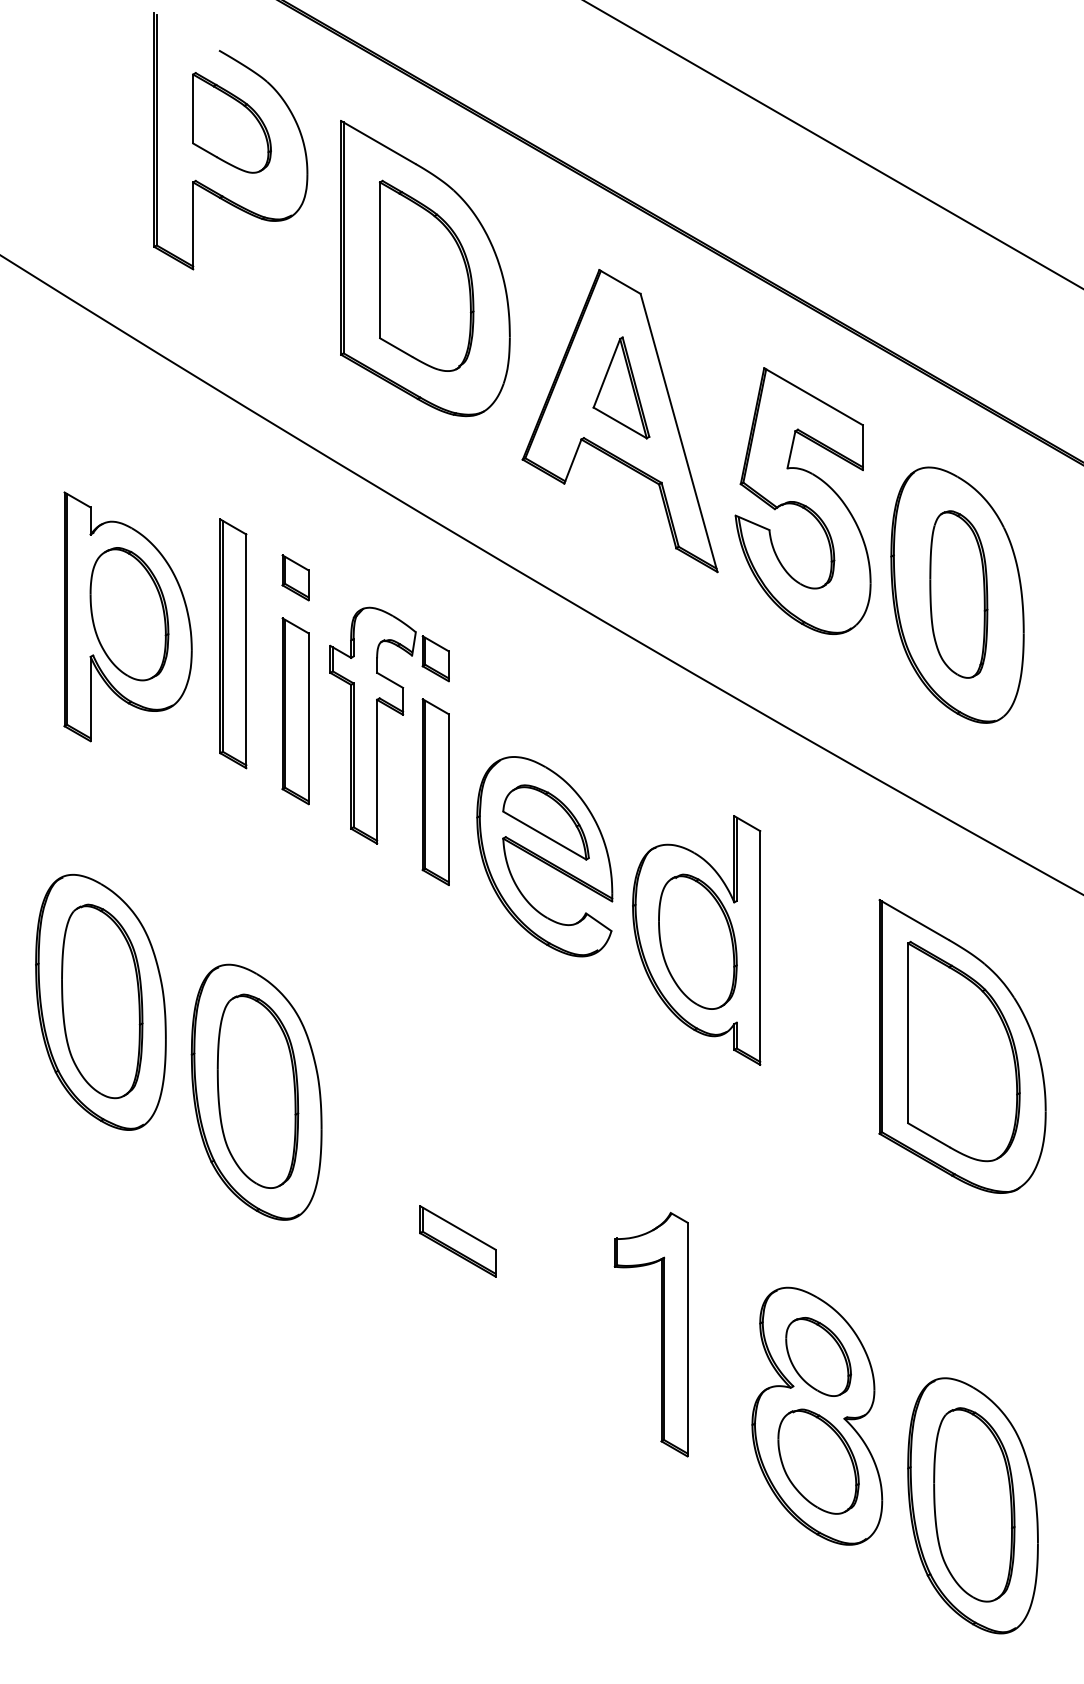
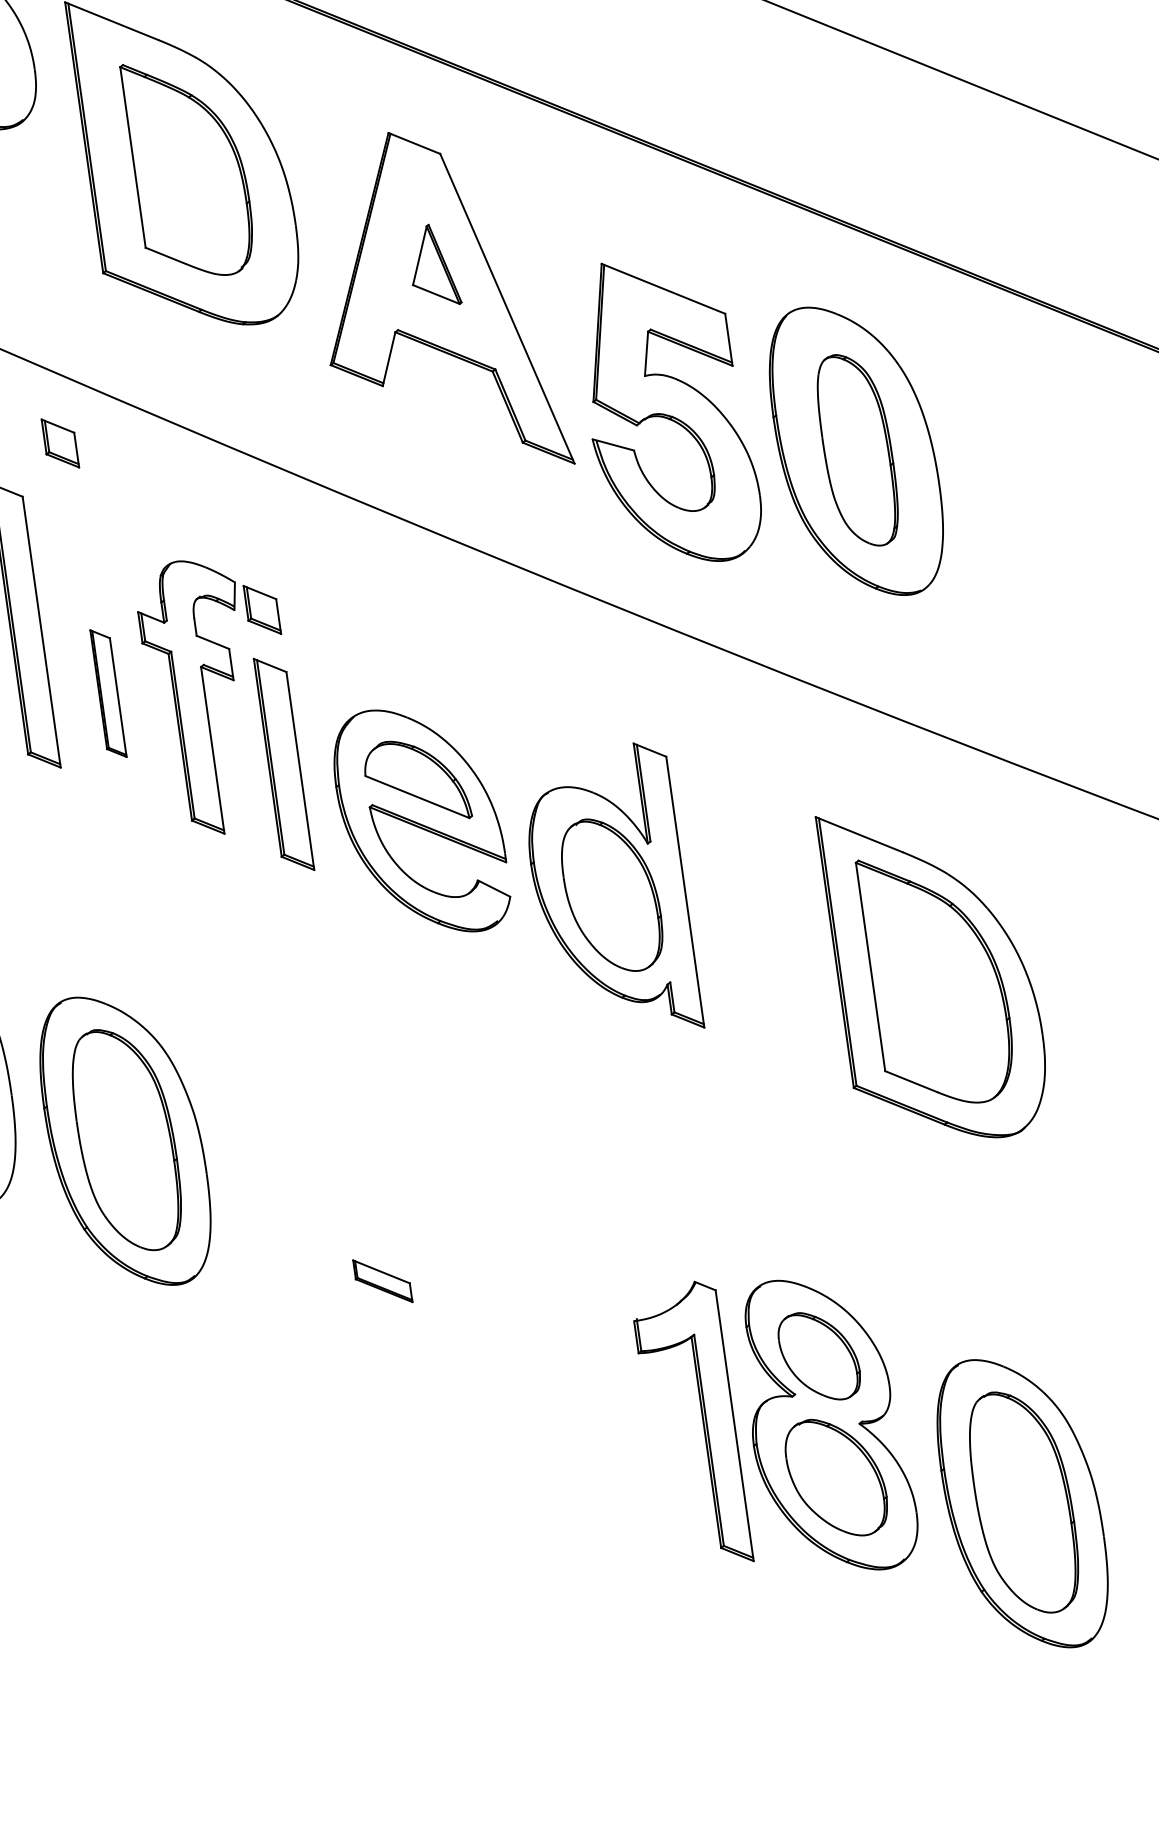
part: (621, 387) -> (433, 265), size x0.7
part: (802, 500) -> (667, 410), moved
part: (295, 577) -> (60, 443), moved
part: (295, 711) -> (108, 693), size x0.6
part: (457, 1241) -> (382, 1281), size x0.6
part: (661, 1334) -> (703, 1424), moved

